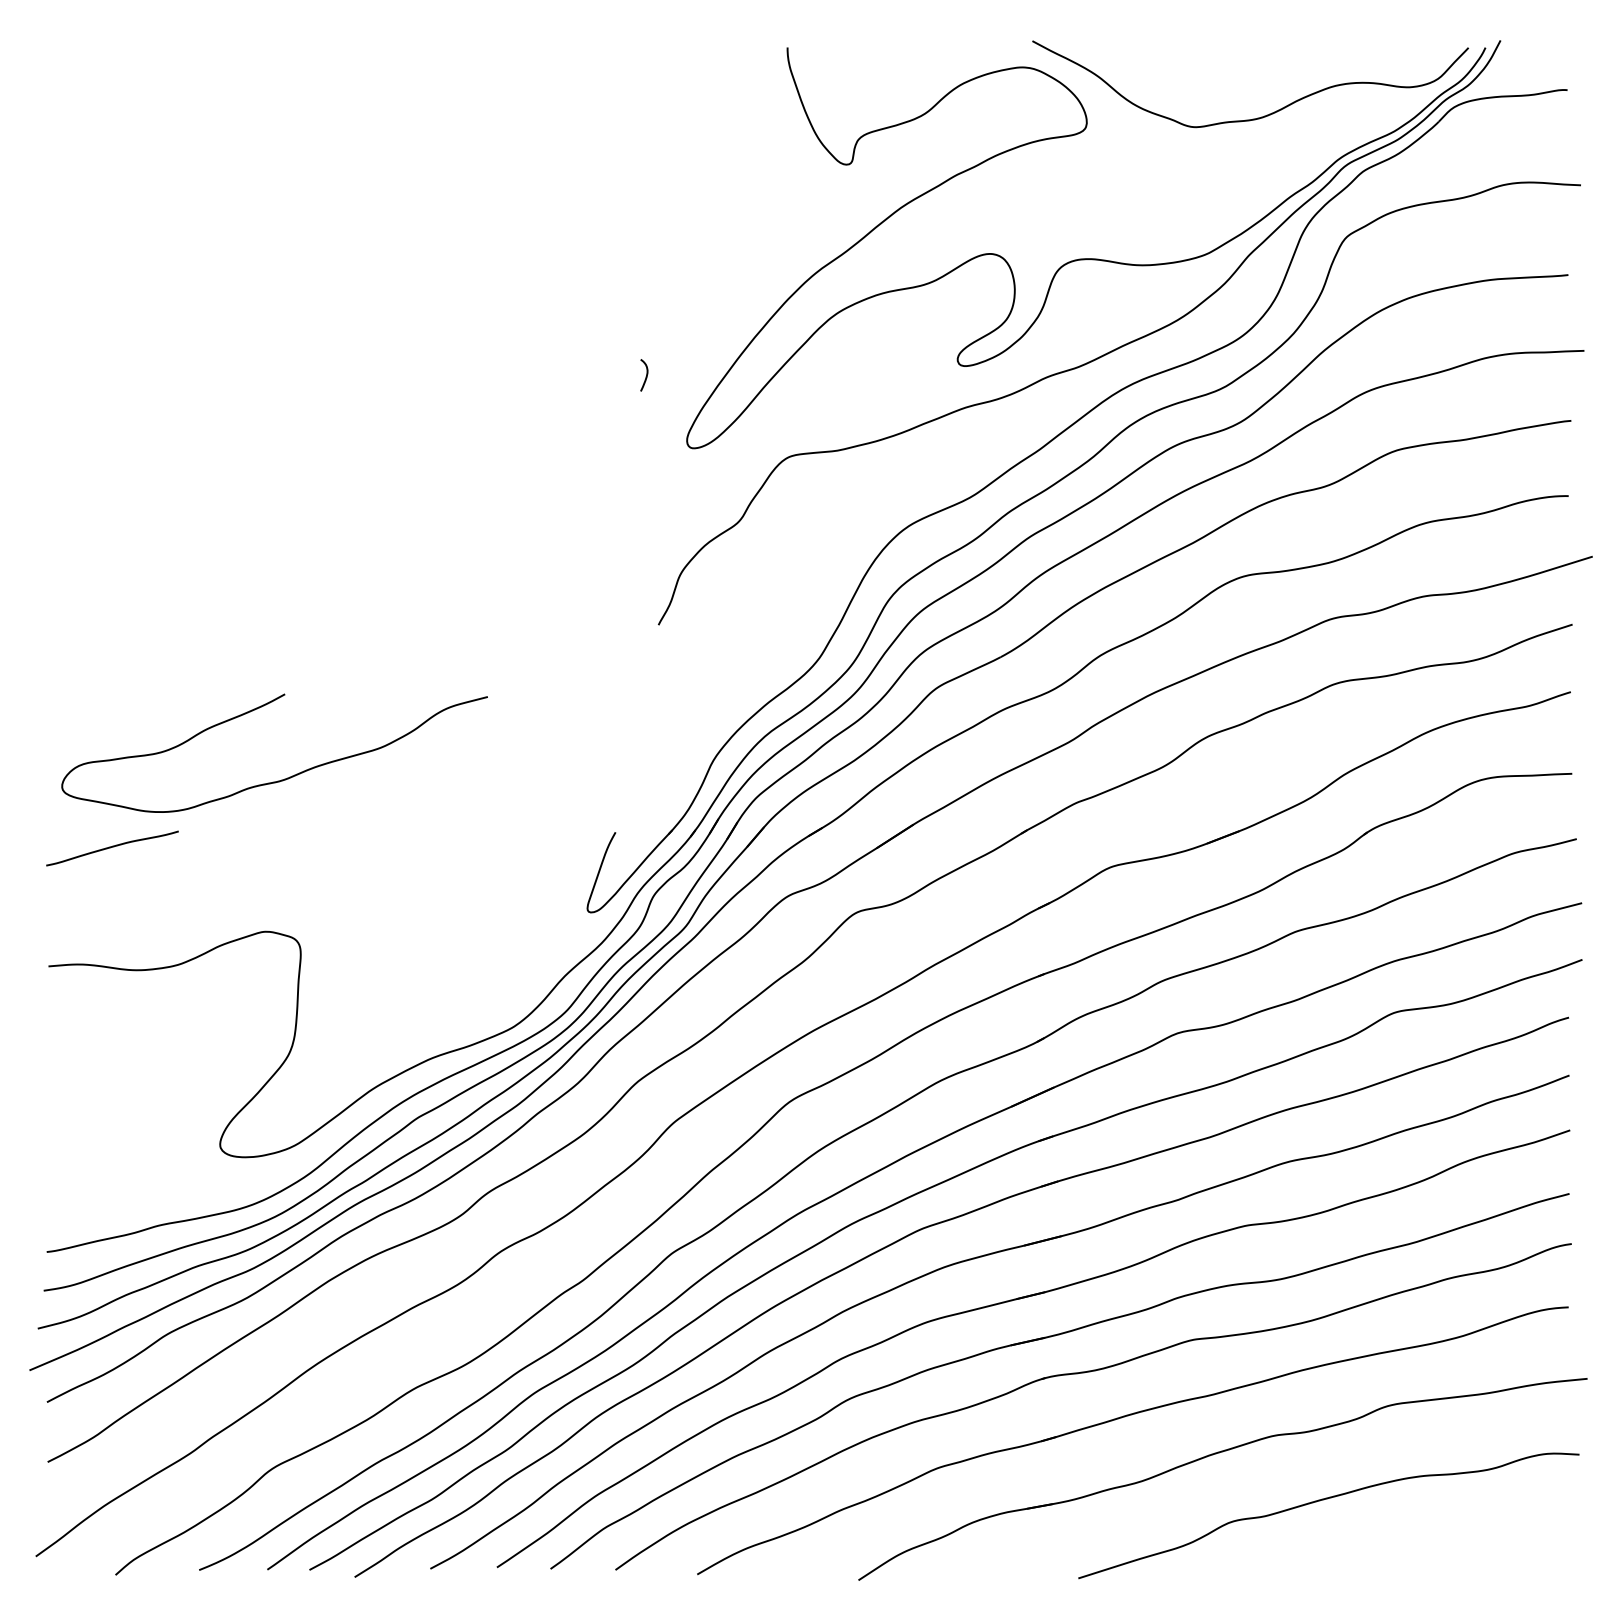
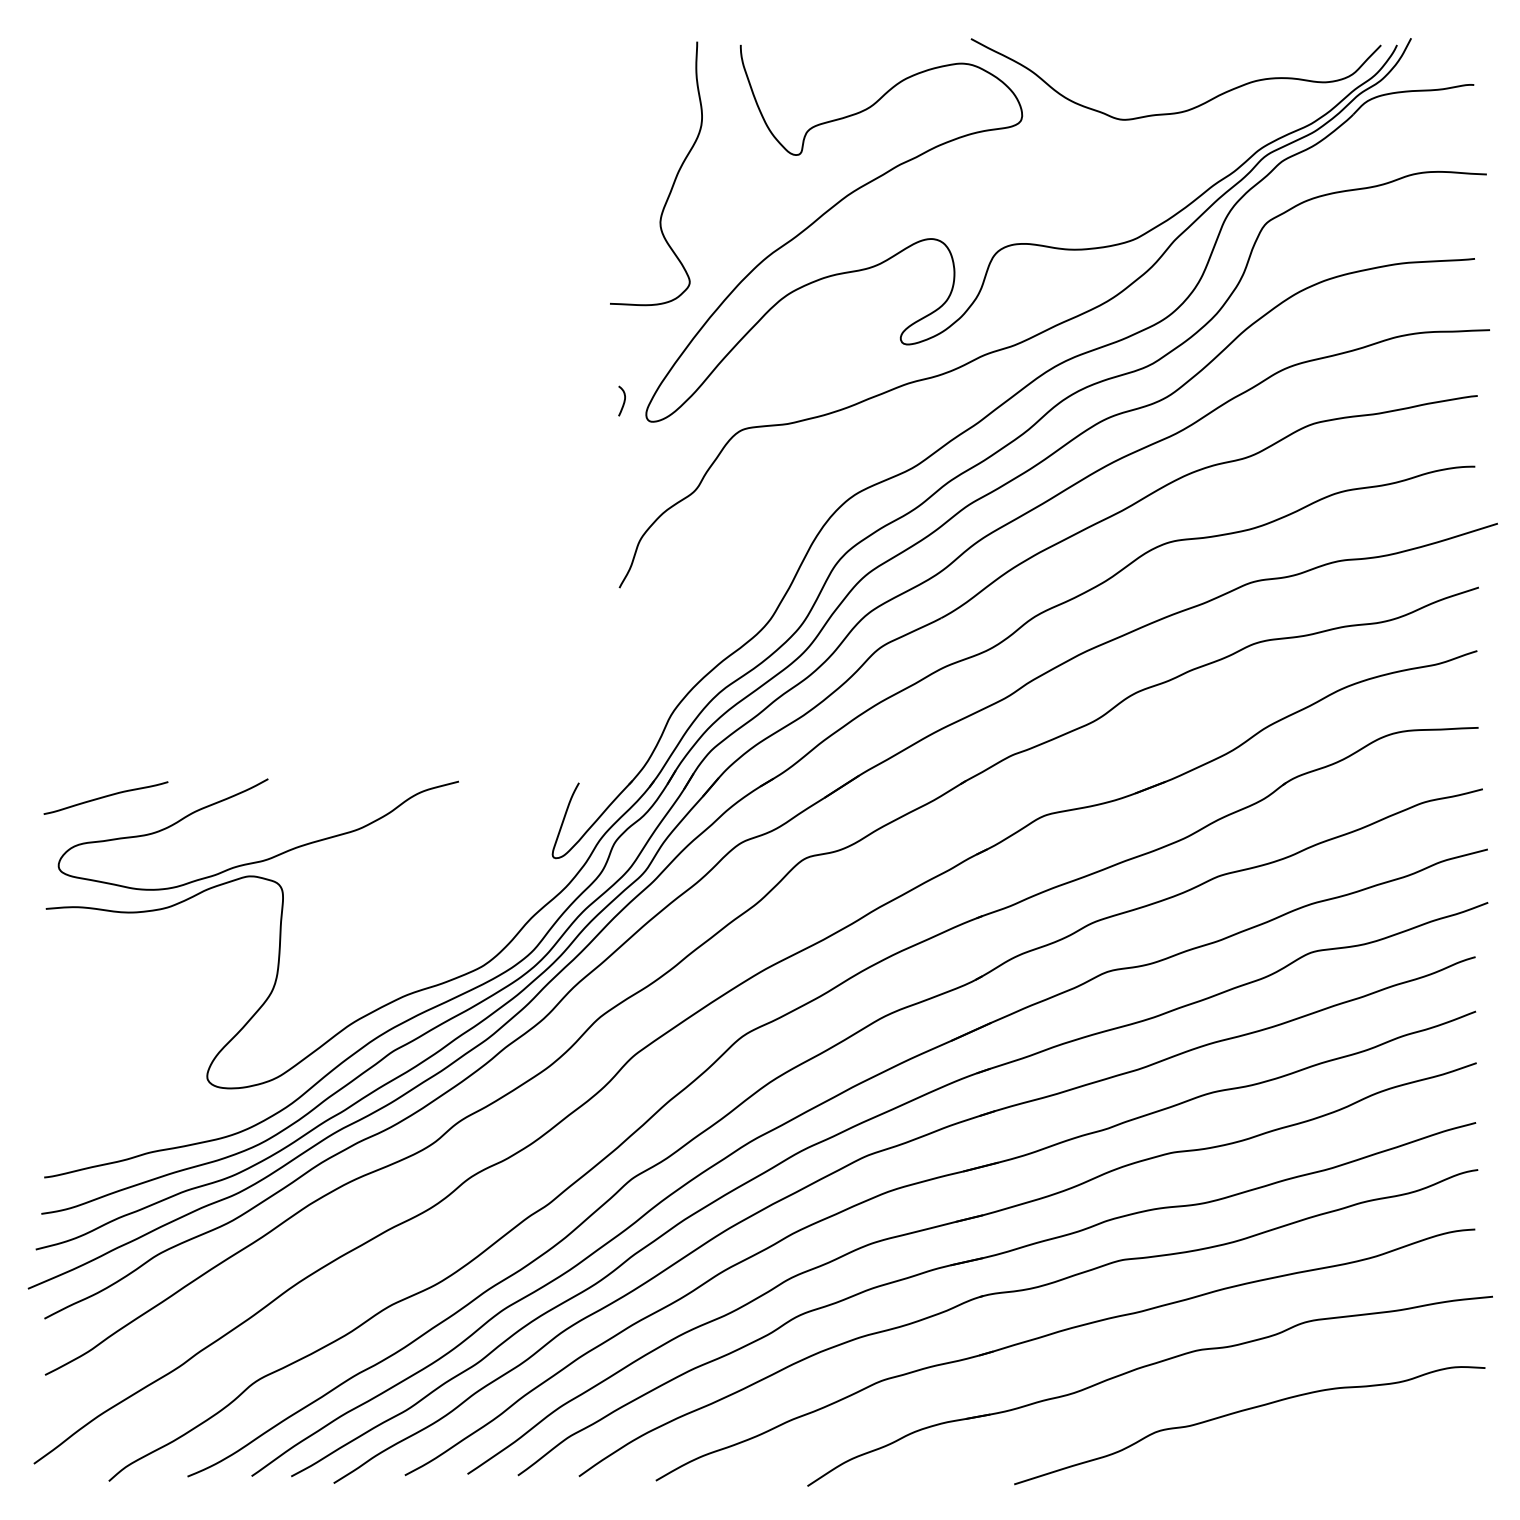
curve: (716, 191) -> (673, 180), added
curve: (645, 376) -> (623, 402), moved
curve: (284, 778) -> (267, 858), moved

